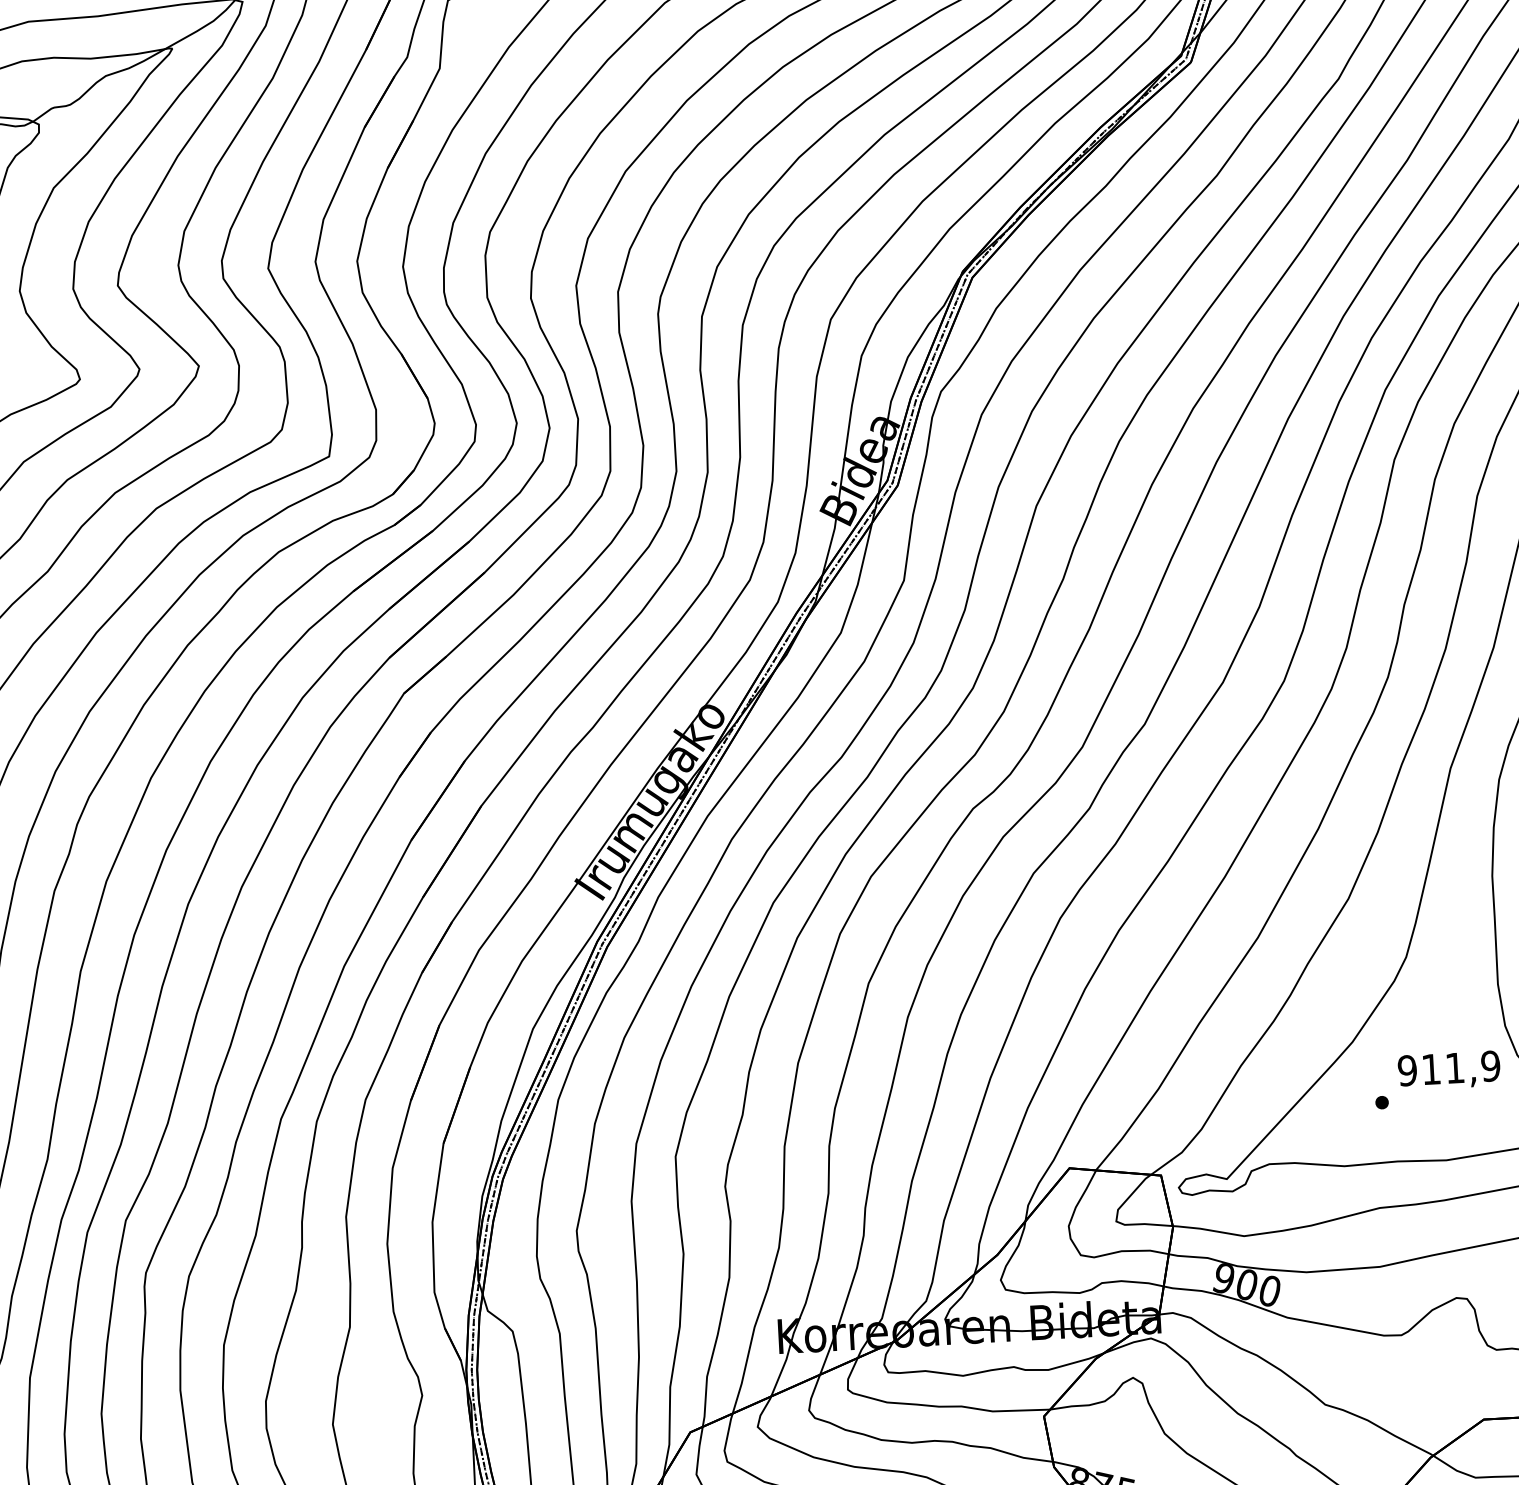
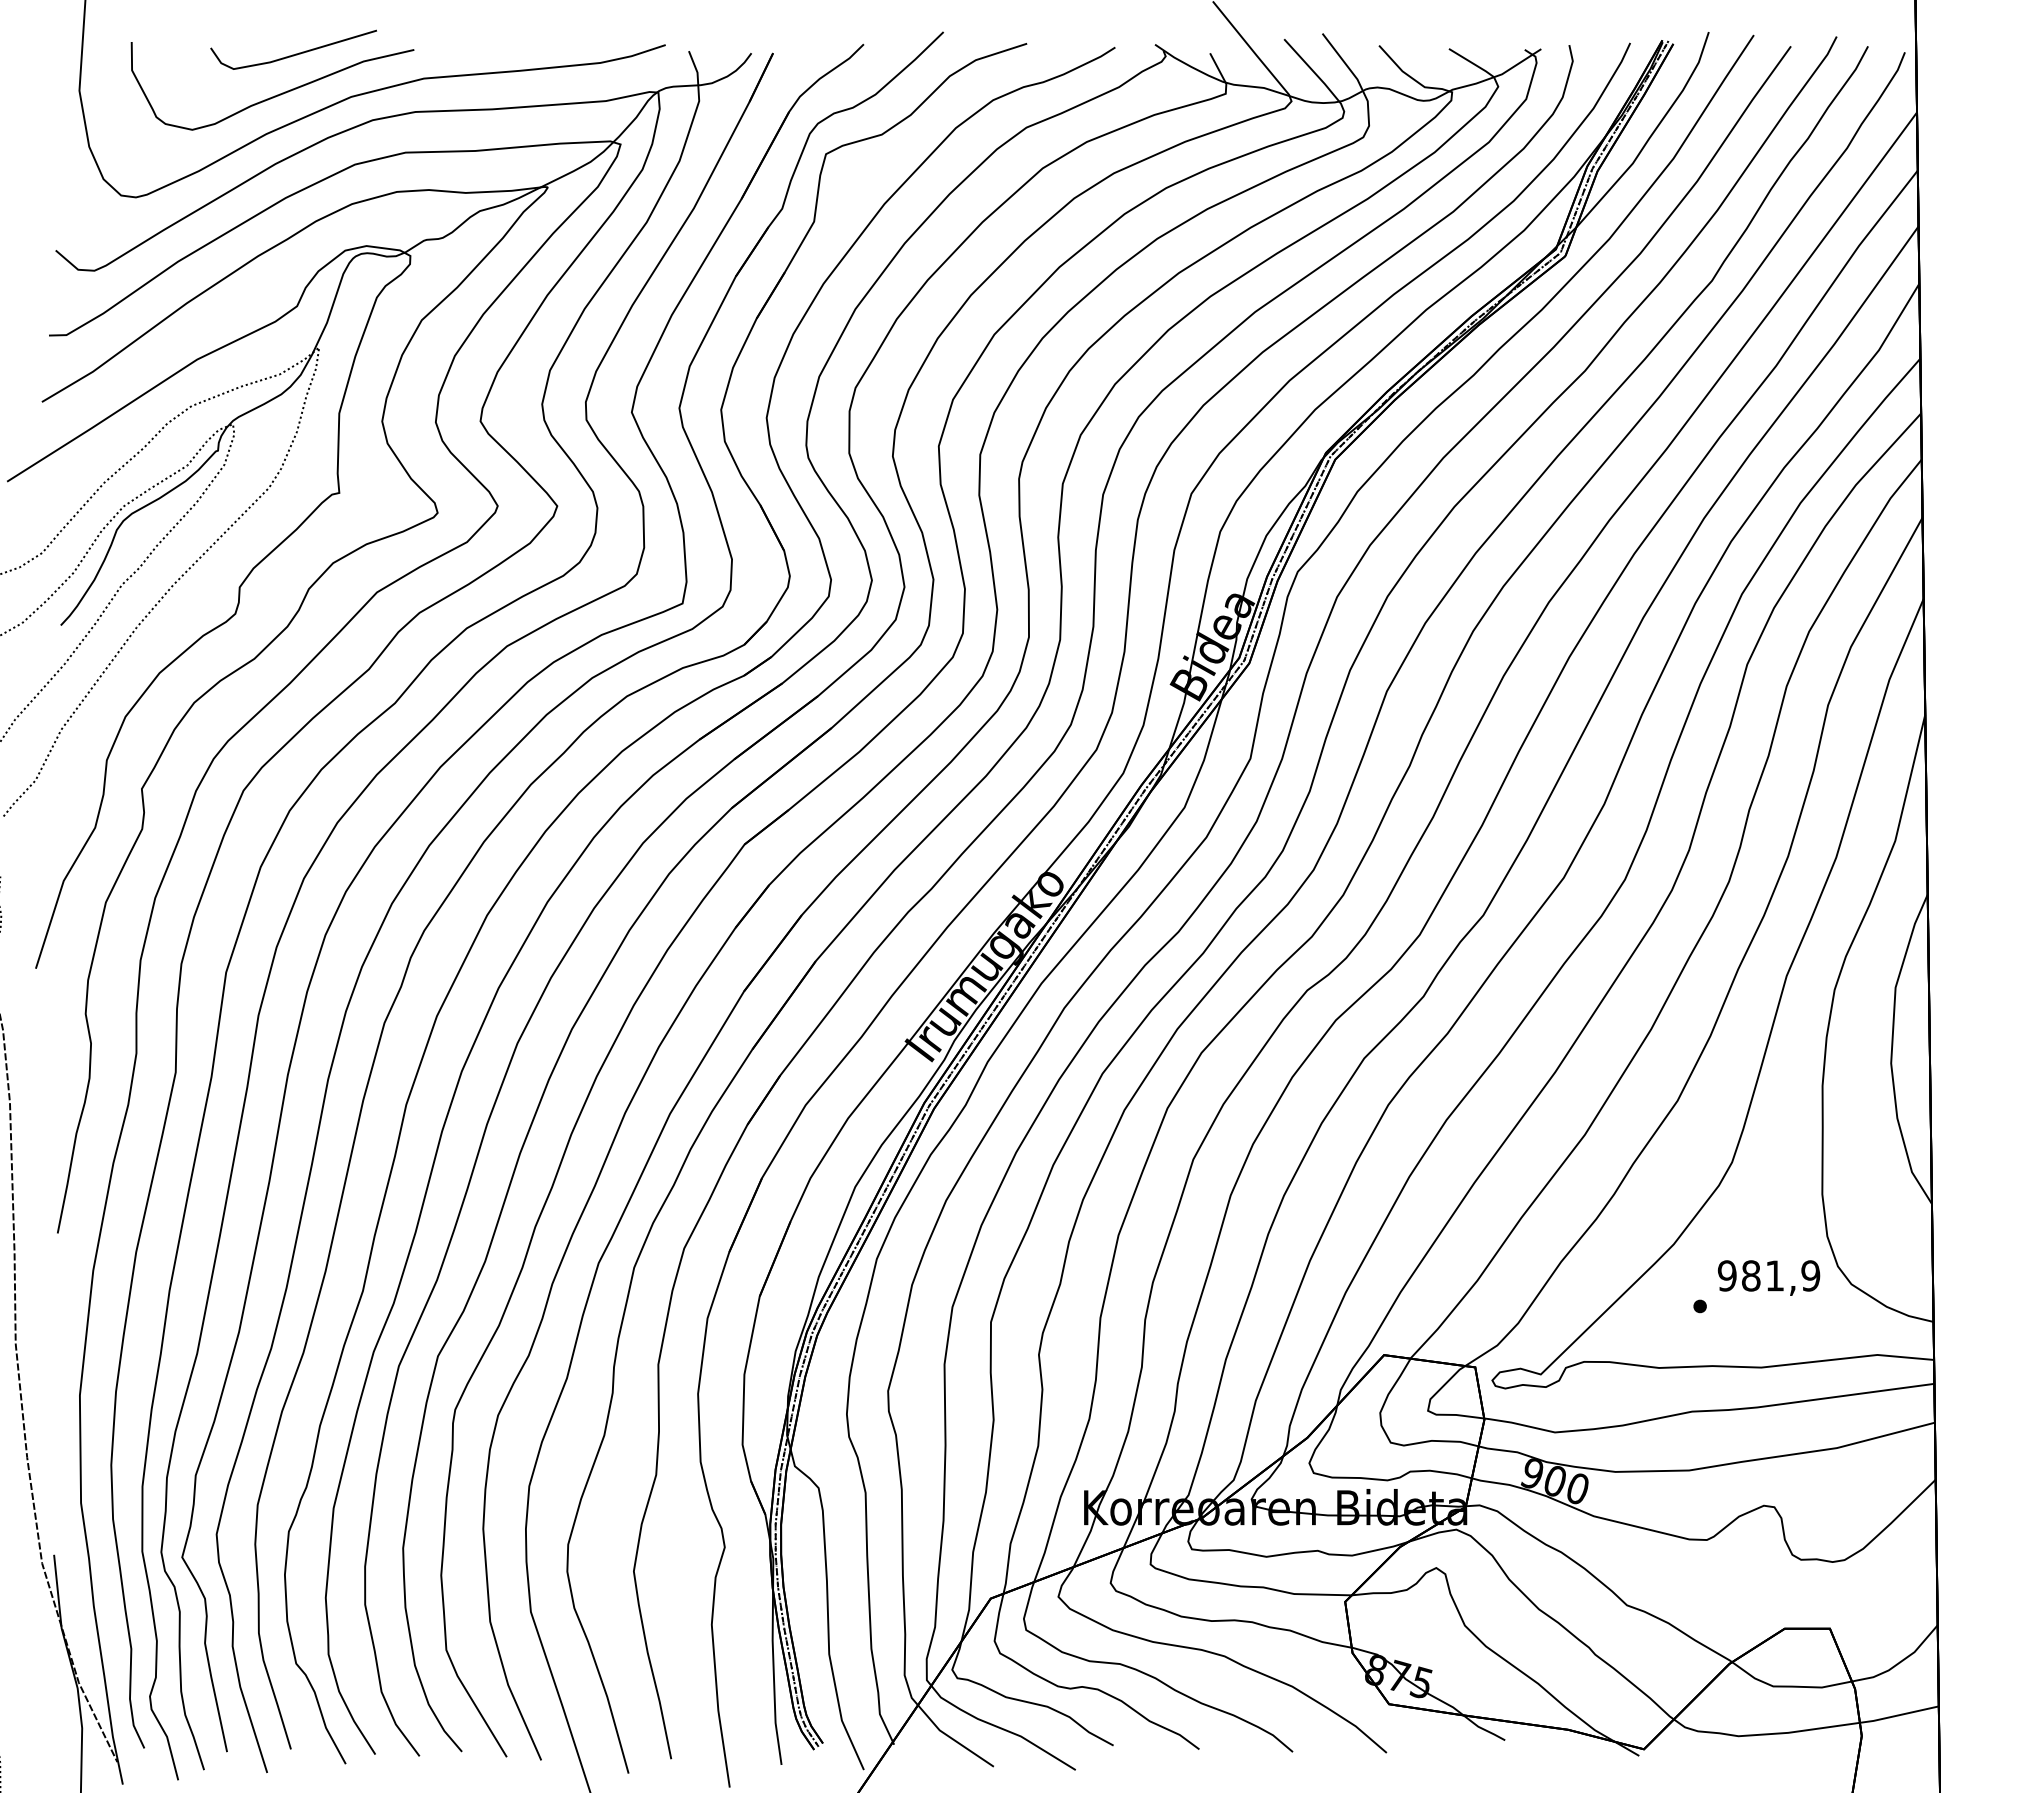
text: (1431, 1069) -> (1751, 1275), 911,9 -> 981,9

